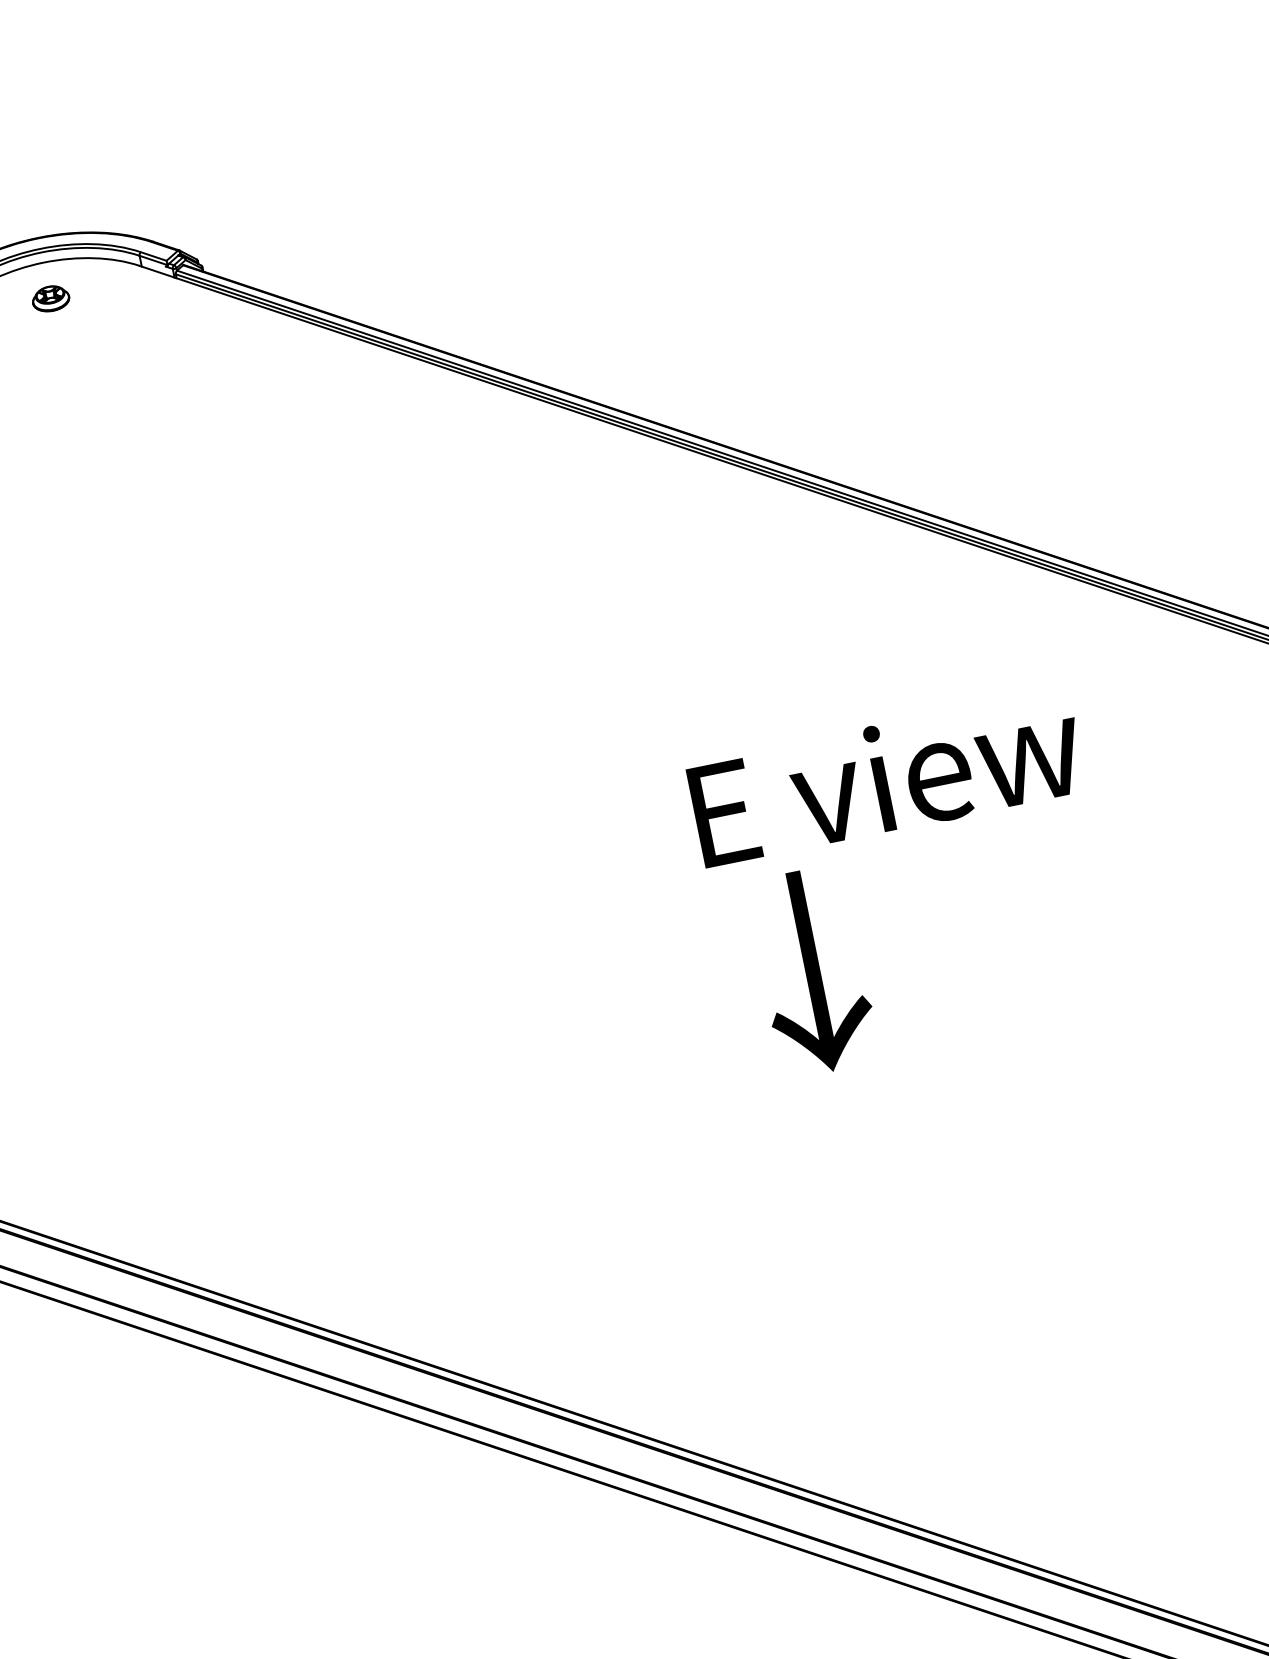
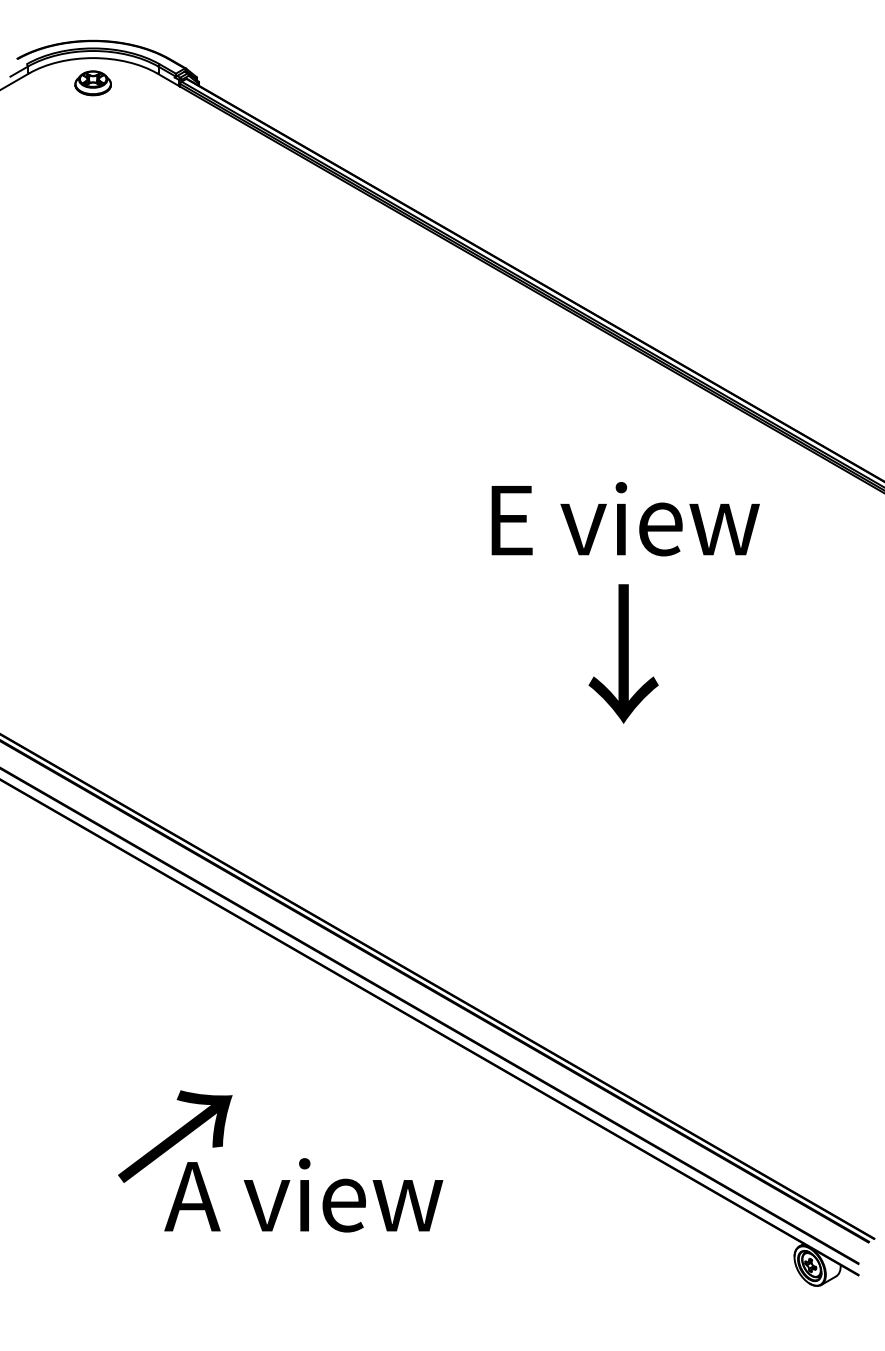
part: (50, 299) -> (92, 83), size x1.43
text: (886, 778) -> (625, 519), moved
text: (812, 971) -> (623, 653), moved

